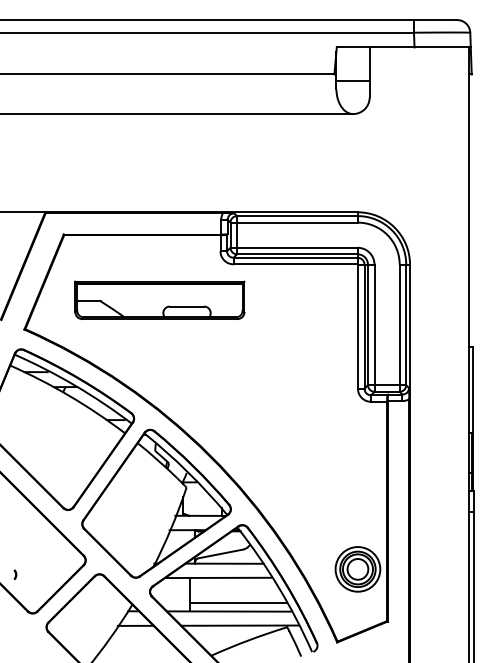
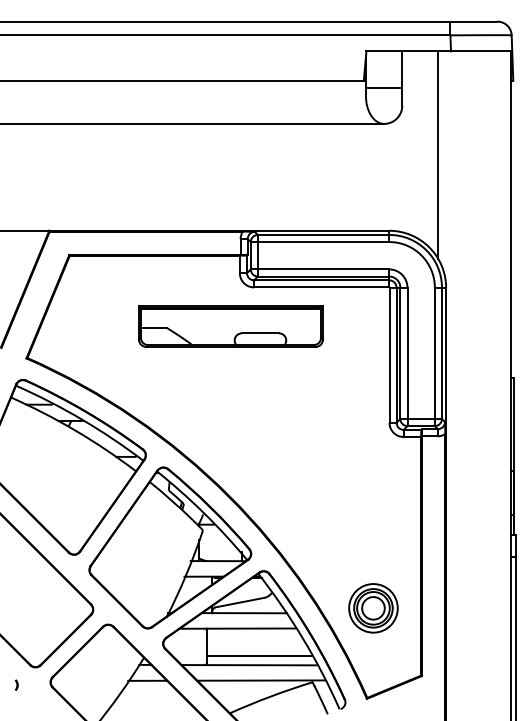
line: (403, 143) -> (438, 155), added
part: (159, 300) -> (230, 326), moved
part: (357, 569) -> (373, 608), moved
part: (15, 574) -> (16, 684), moved

